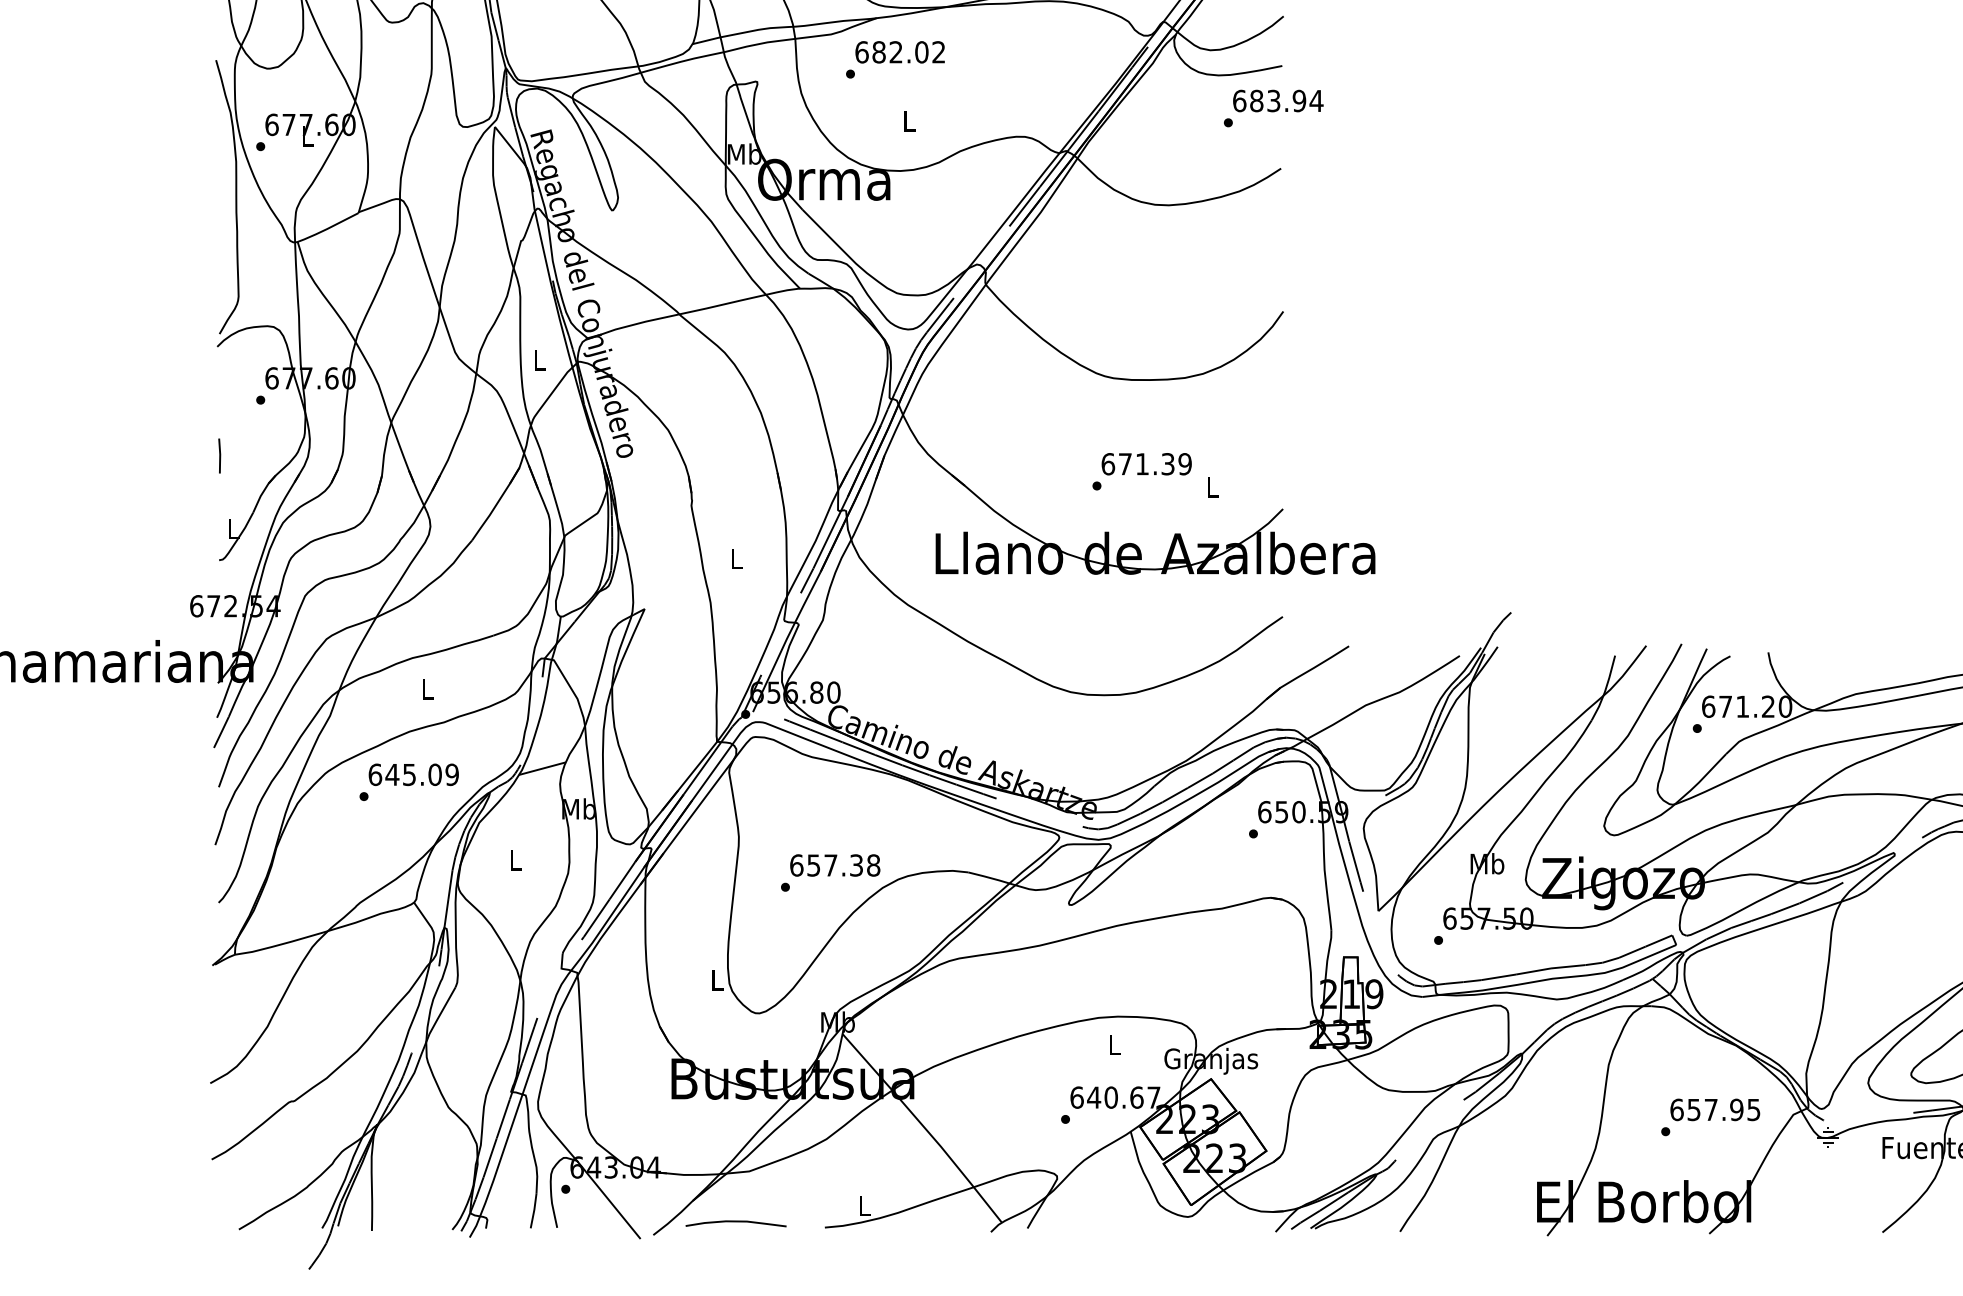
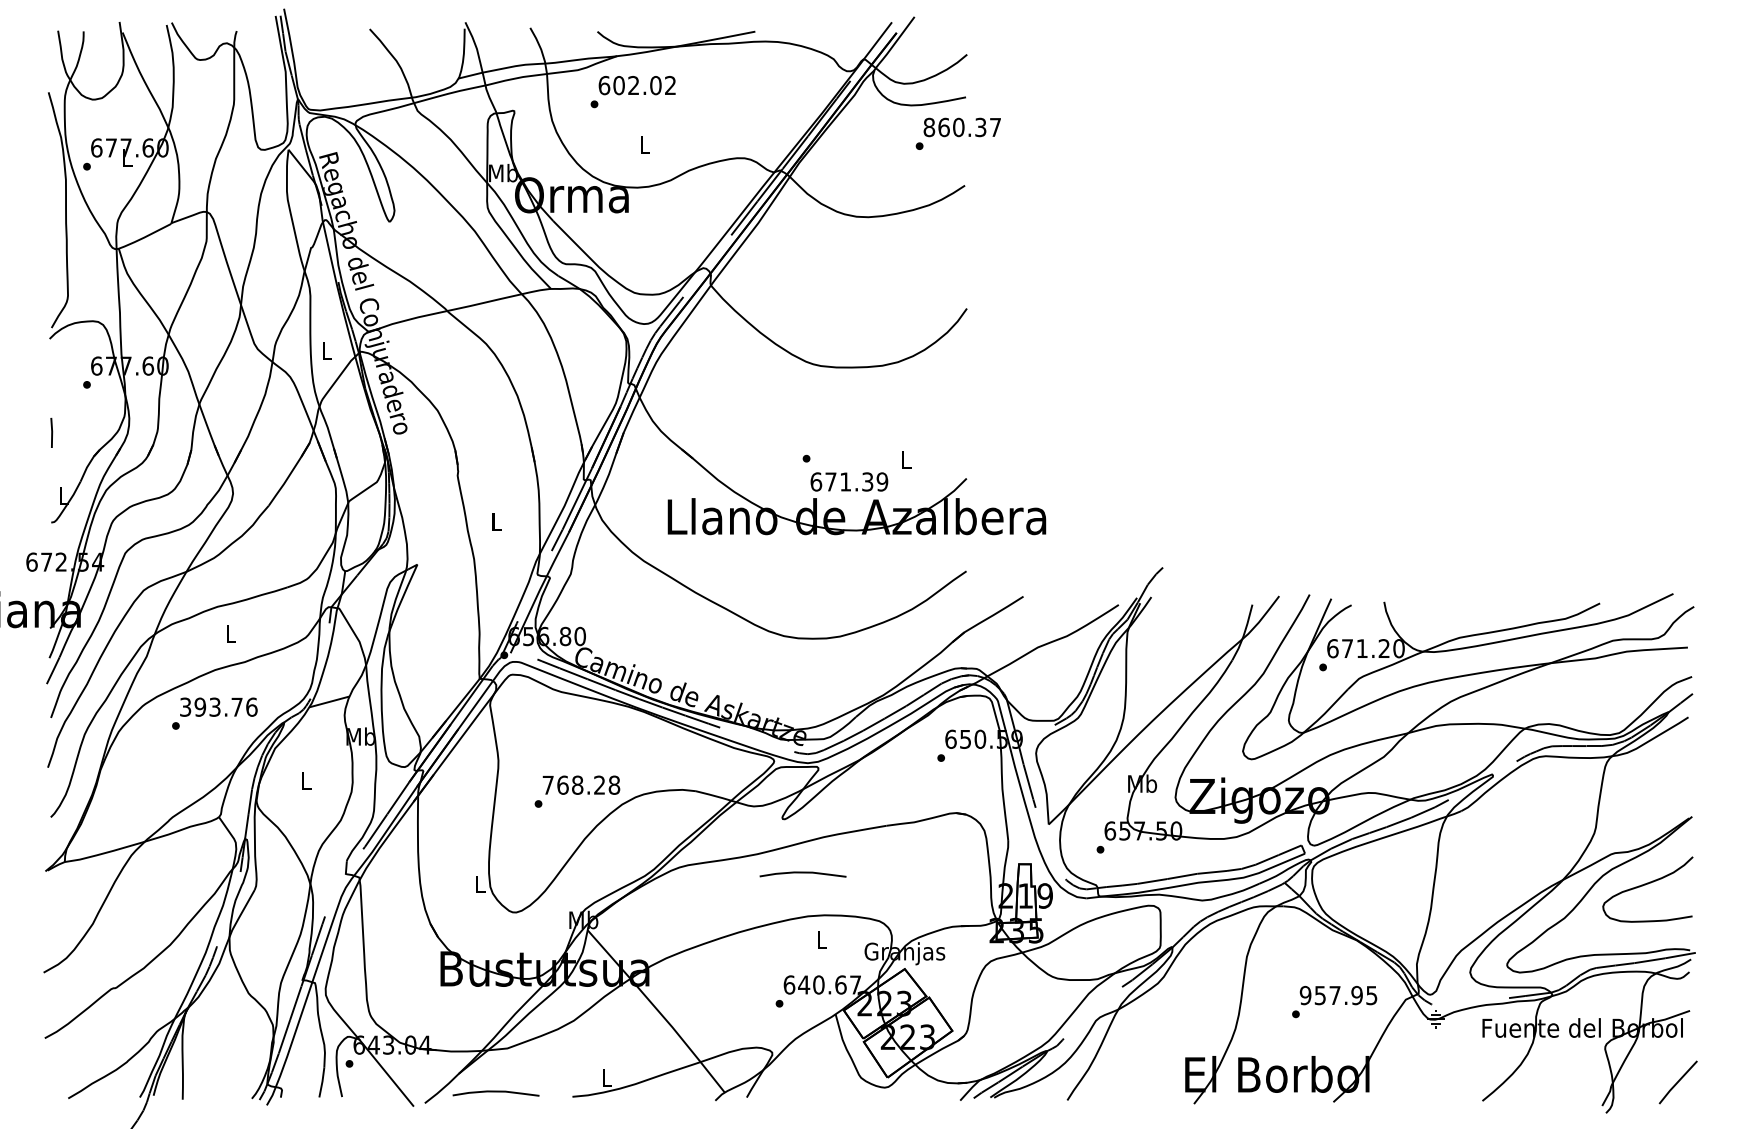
text: (878, 52) -> (618, 85), 682.02 -> 602.02
text: (1278, 101) -> (962, 127), 683.94 -> 860.37
text: (1146, 463) -> (849, 481), moved
text: (413, 773) -> (218, 706), 645.09 -> 393.76
text: (826, 864) -> (573, 784), 657.38 -> 768.28
curve: (1092, 968) -> (802, 873), added
text: (1676, 1109) -> (1305, 995), 657.95 -> 957.95

